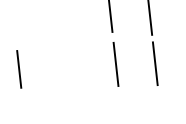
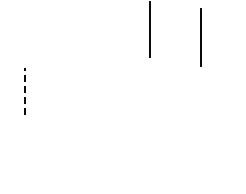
line: (155, 63) -> (201, 103), removed
line: (116, 64) -> (150, 98), removed
line: (19, 69) -> (25, 91), solid -> dashed

